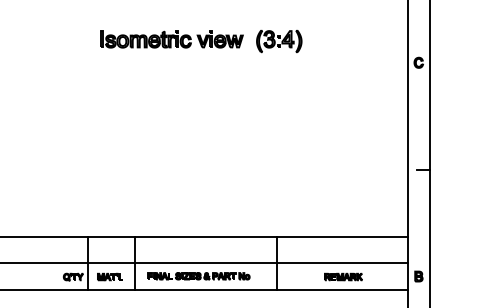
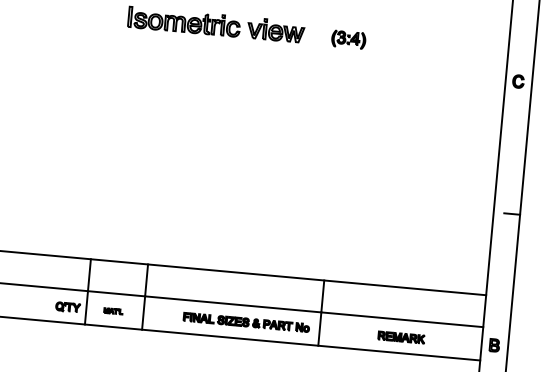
part: (279, 41) -> (348, 39), size x0.6
part: (109, 276) -> (112, 310), size x0.6
part: (198, 276) -> (246, 322), moved

